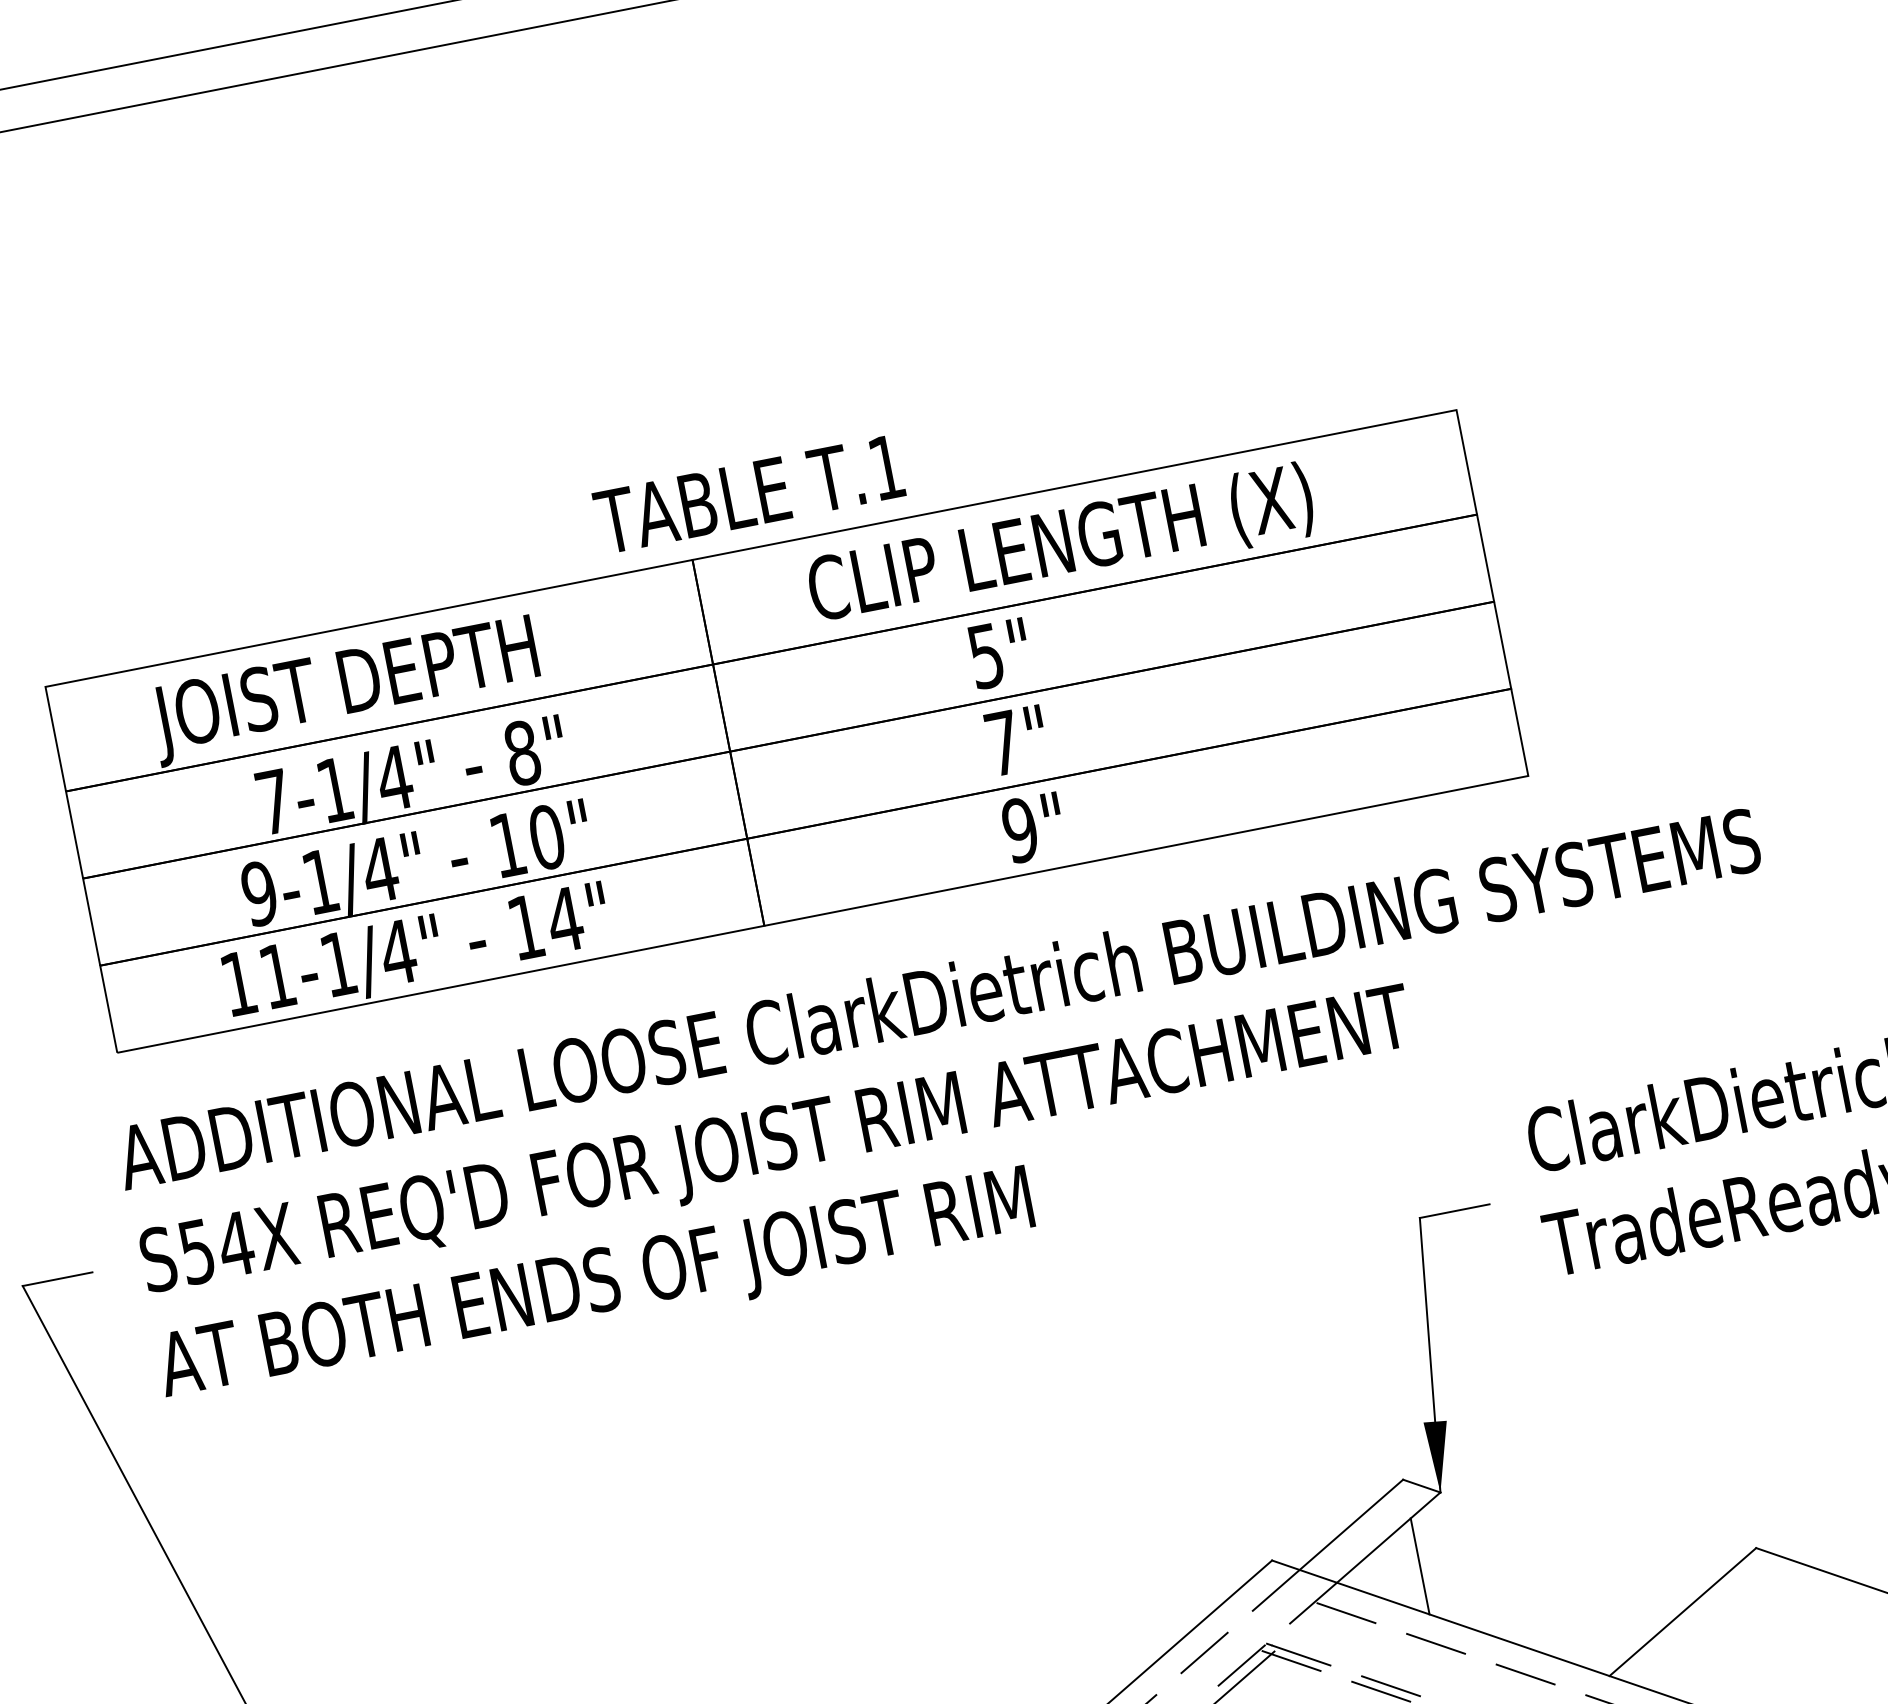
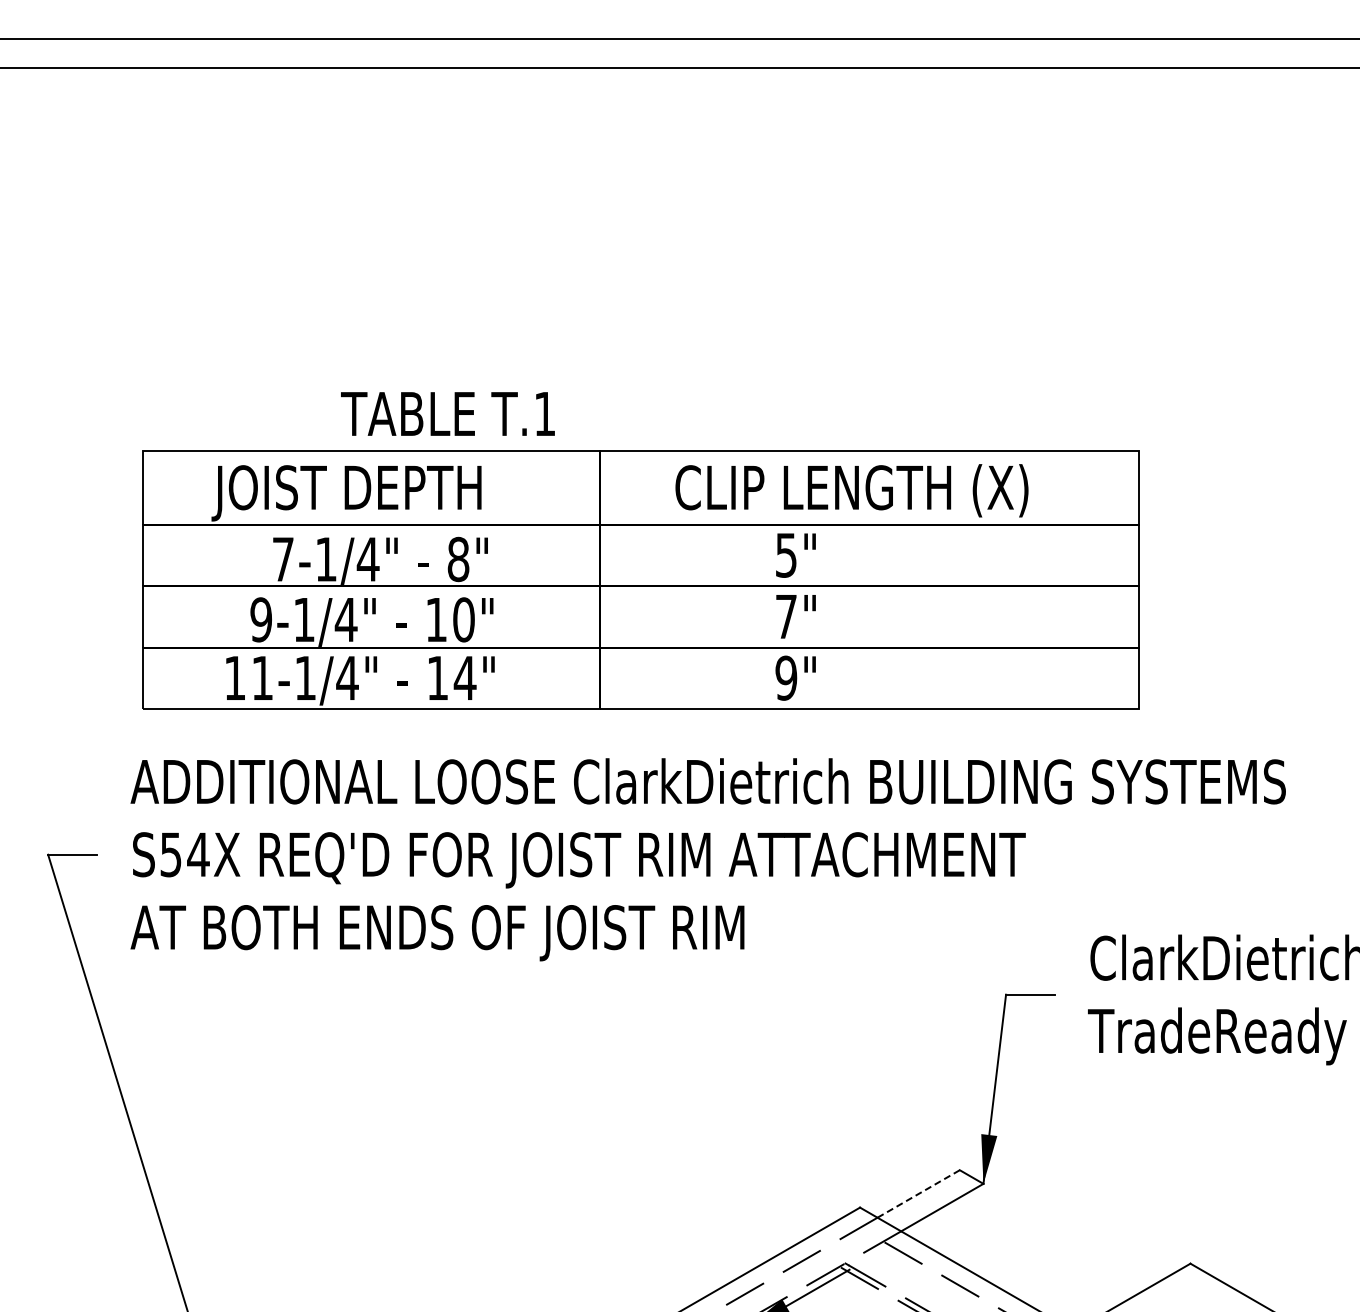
text: (748, 493) -> (447, 413), moved
line: (1351, 1524) -> (918, 1193), solid -> dashed
line: (1419, 1566) -> (959, 1231), removed

